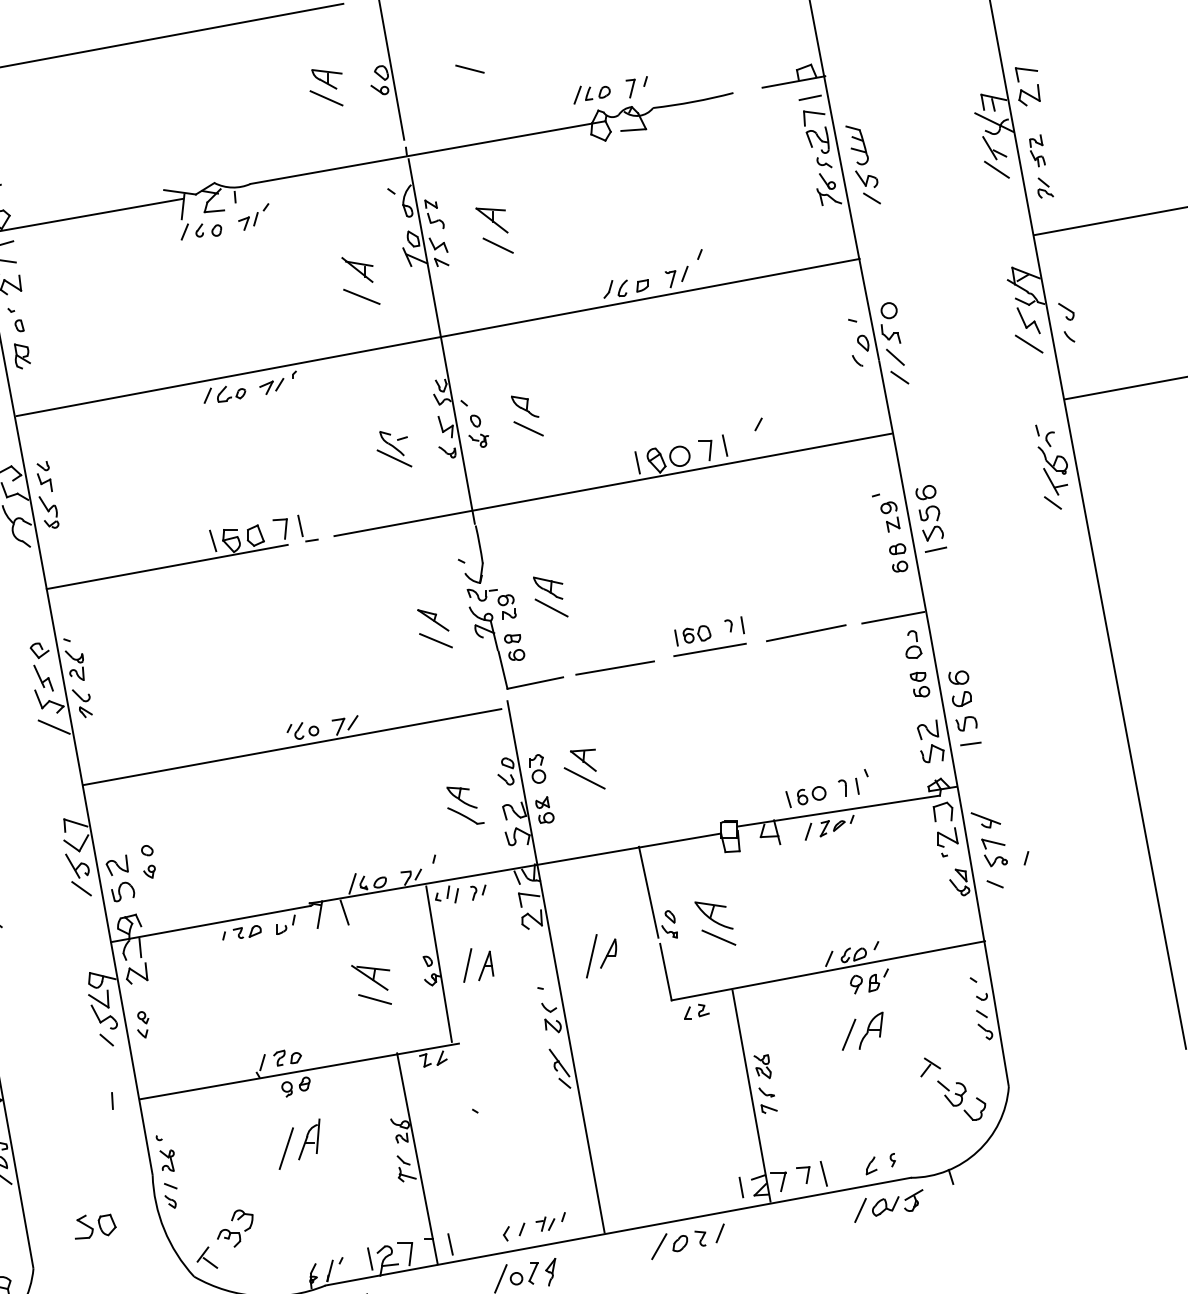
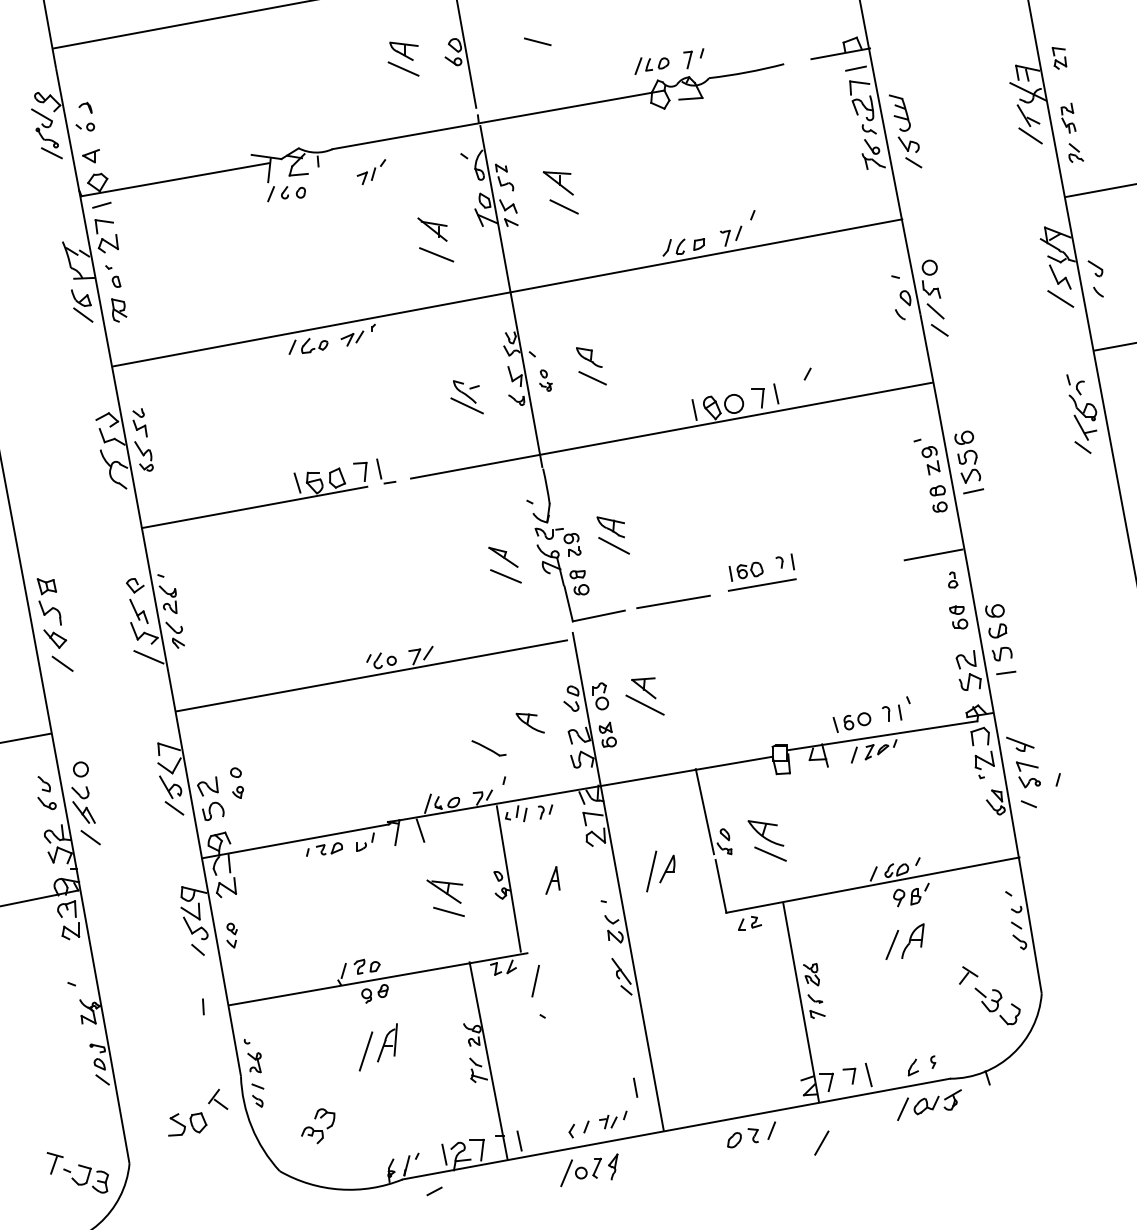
part: (1027, 86) -> (1059, 58), size x0.6
part: (253, 217) -> (371, 172), moved
part: (478, 431) -> (545, 380), size x0.7
line: (806, 632) -> (852, 568), removed
part: (914, 644) -> (953, 579), size x0.6
part: (465, 816) -> (488, 748), moved
line: (467, 965) -> (535, 981), moved
line: (741, 1187) -> (635, 1087), moved
line: (658, 1245) -> (821, 1142), moved
part: (207, 1256) -> (218, 1098), moved

